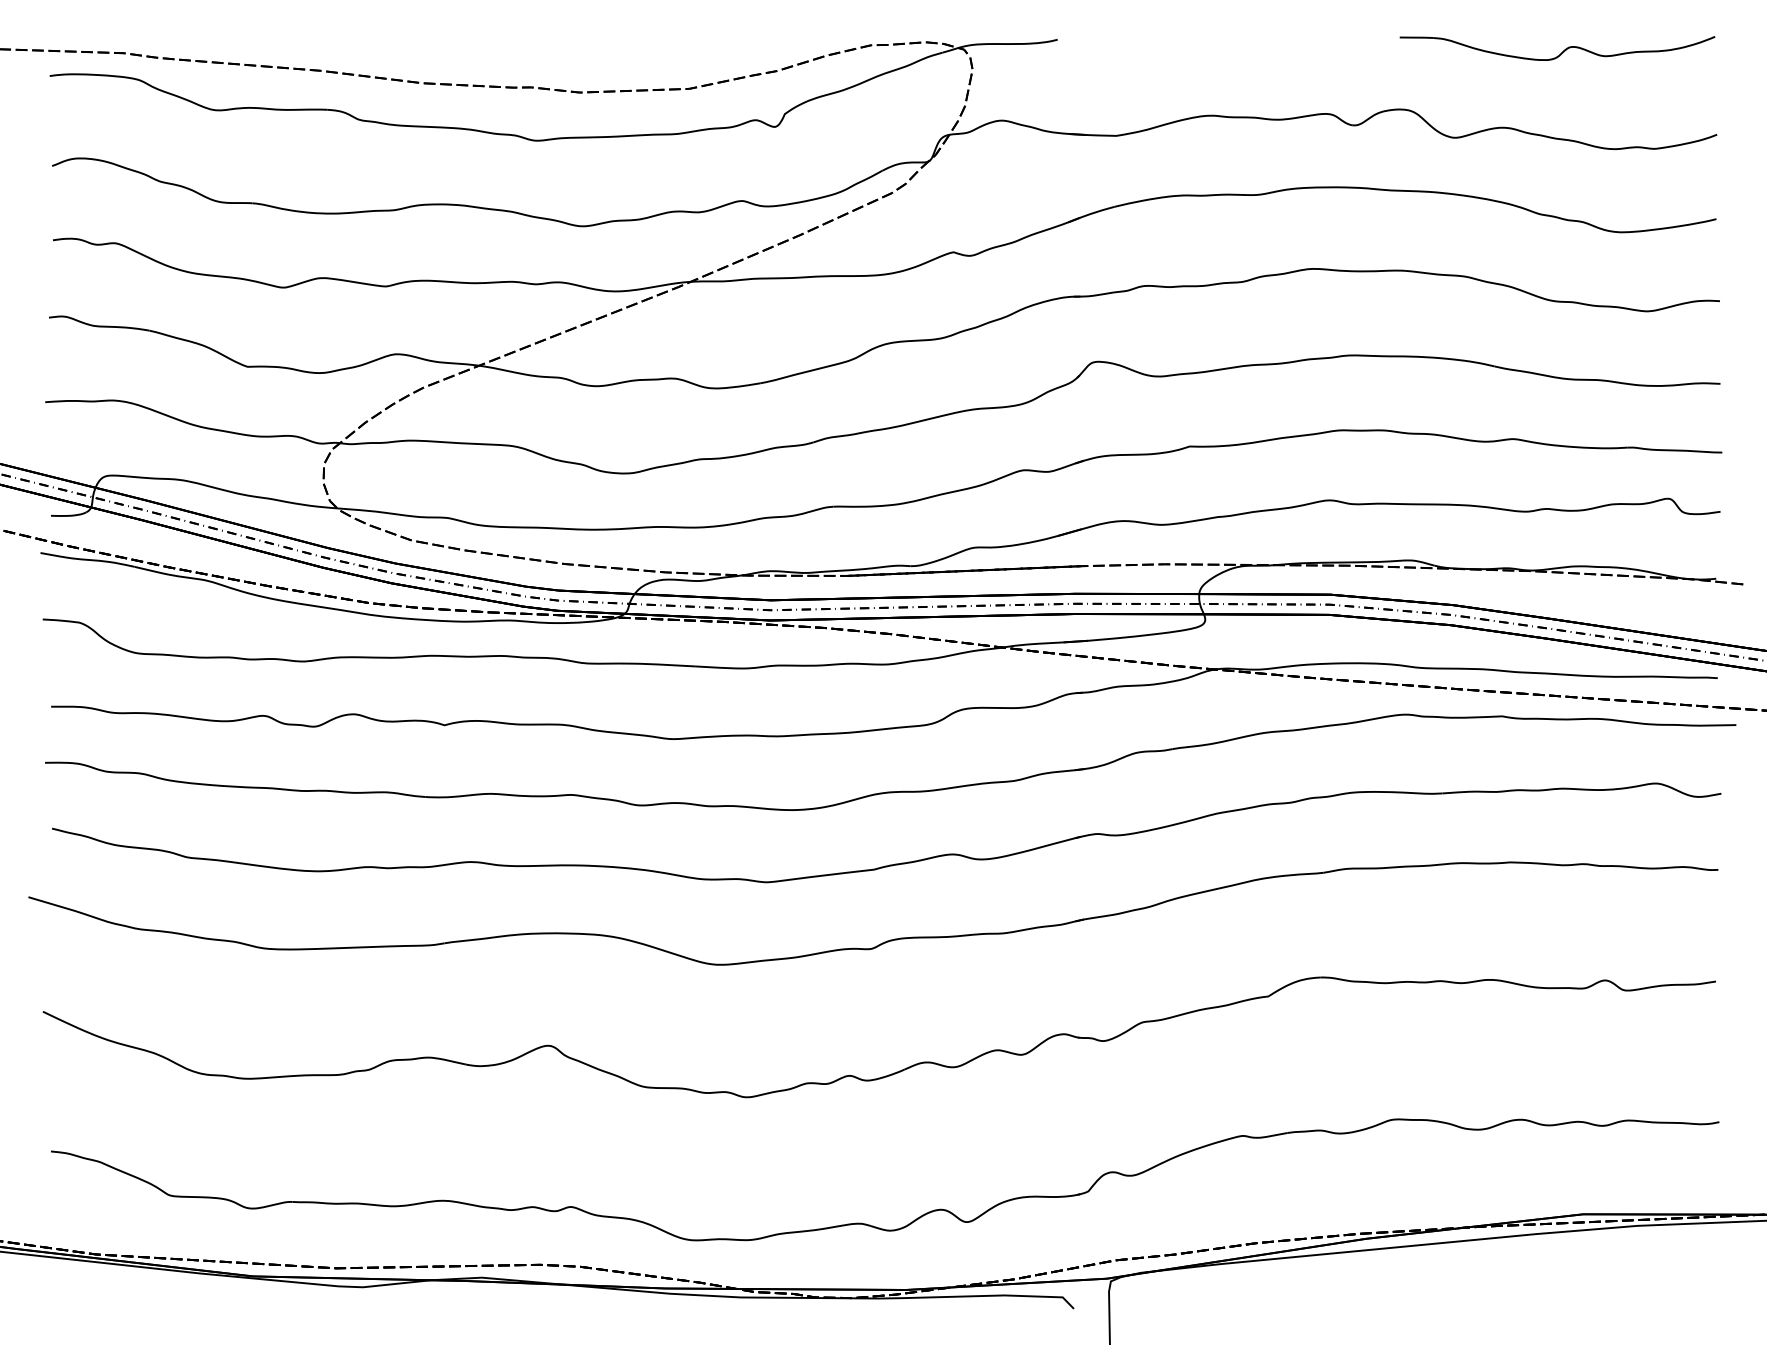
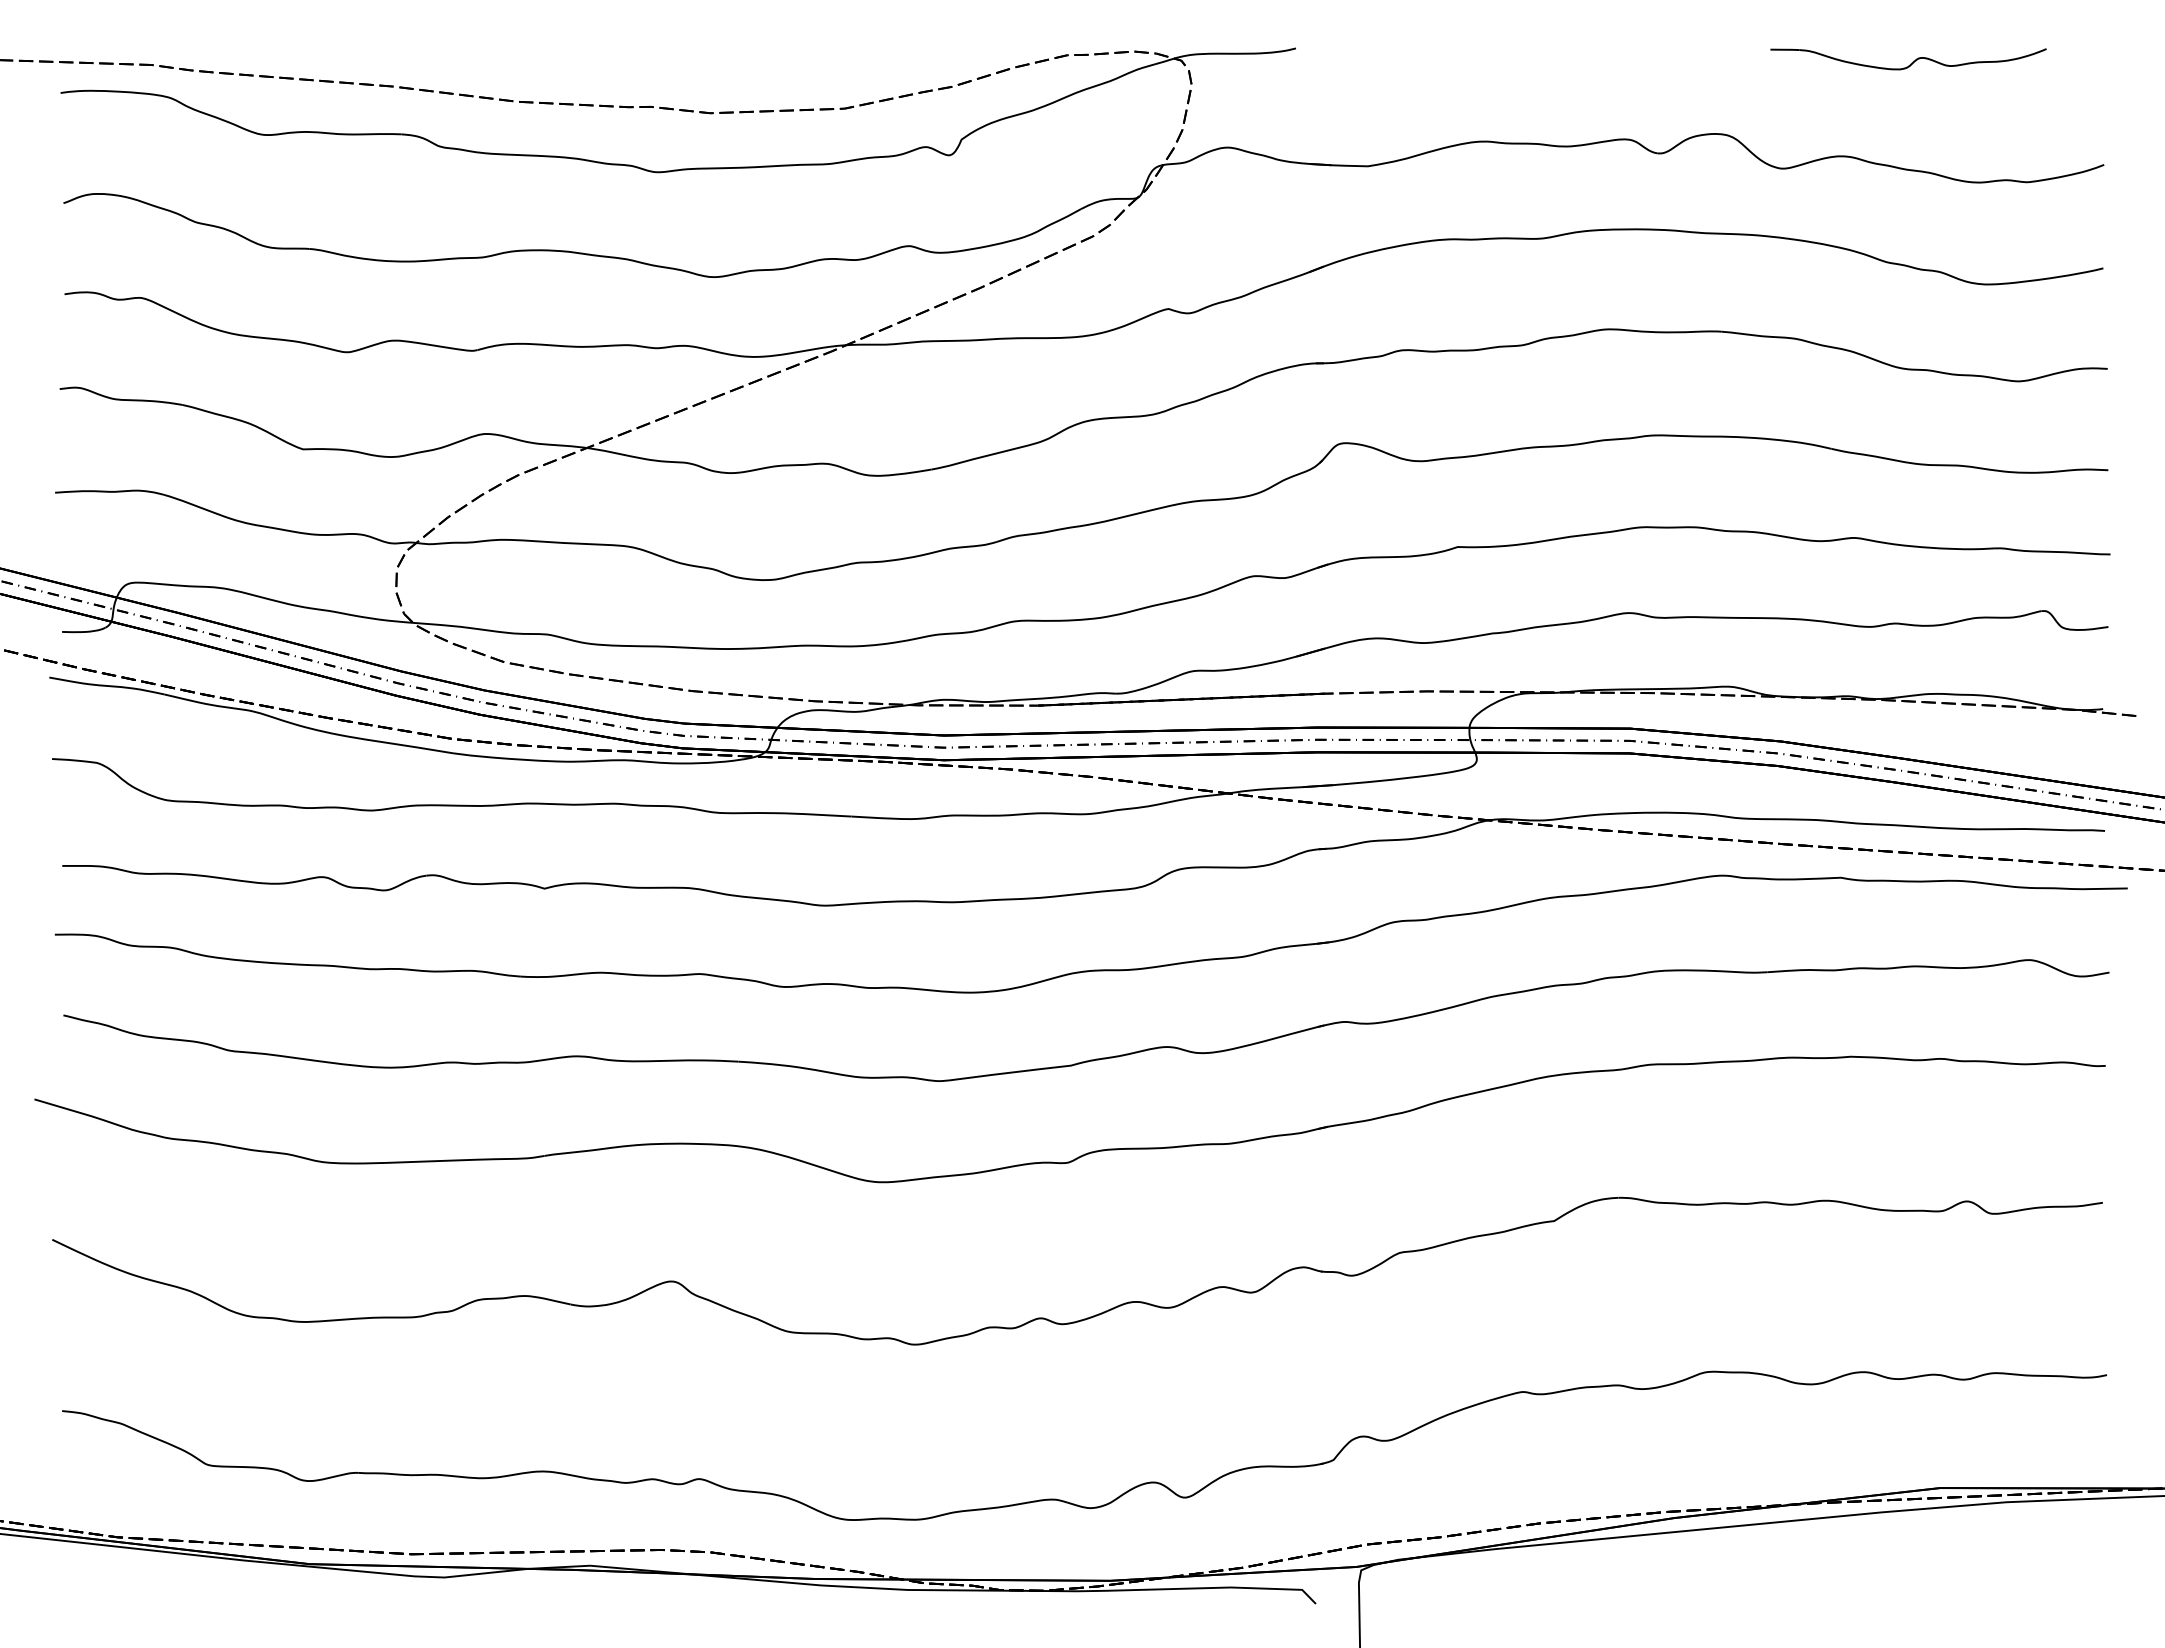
part: (1557, 48) -> (1908, 59), size x0.71

